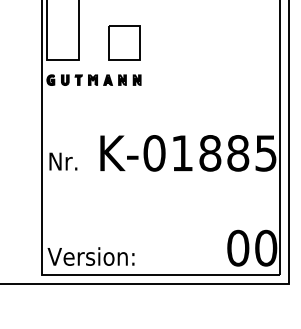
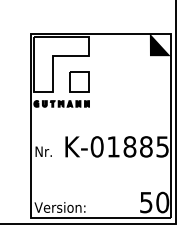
text: (238, 248) -> (146, 202), 00 -> 50

